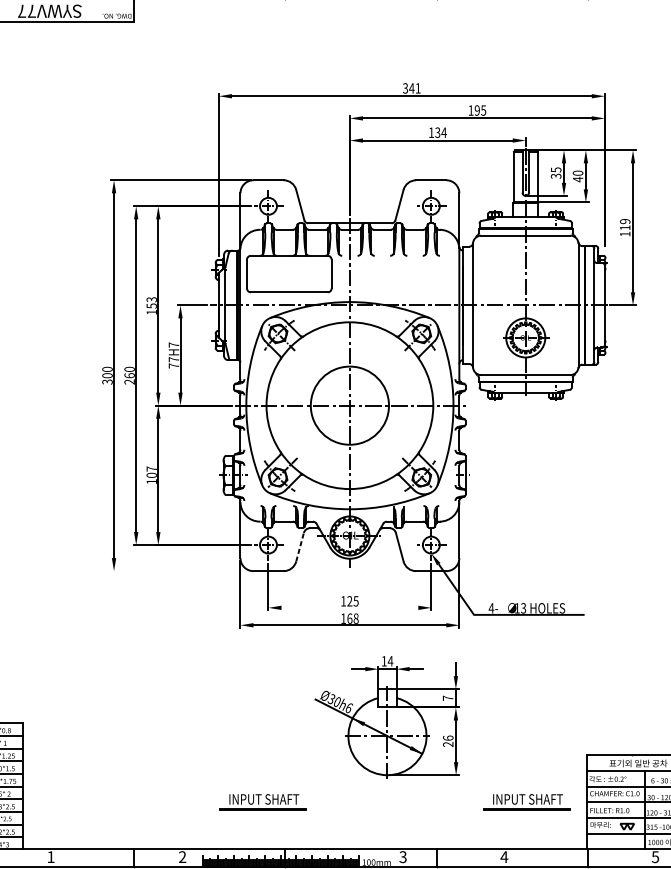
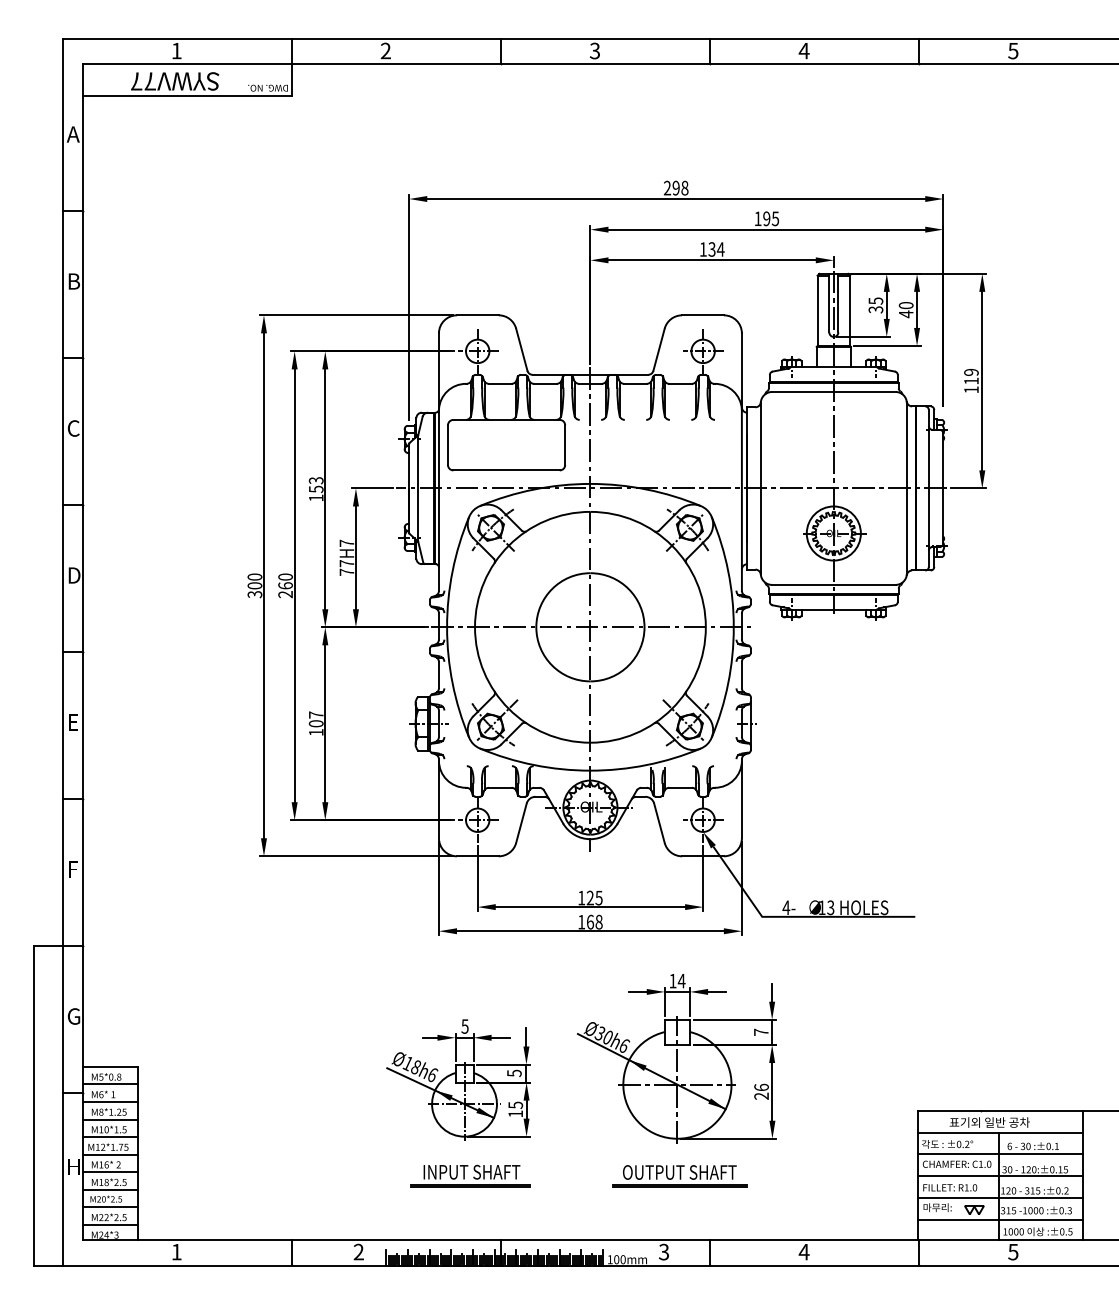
text: (411, 87) -> (675, 187), 341 -> 298
line: (300, 546) -> (521, 822), dashed -> solid
line: (180, 571) -> (356, 856), added
line: (349, 608) -> (590, 907), added
part: (386, 717) -> (676, 1058), moved
part: (254, 732) -> (458, 1079), added
part: (526, 801) -> (835, 1175), removed
part: (414, 802) -> (679, 1176), added

